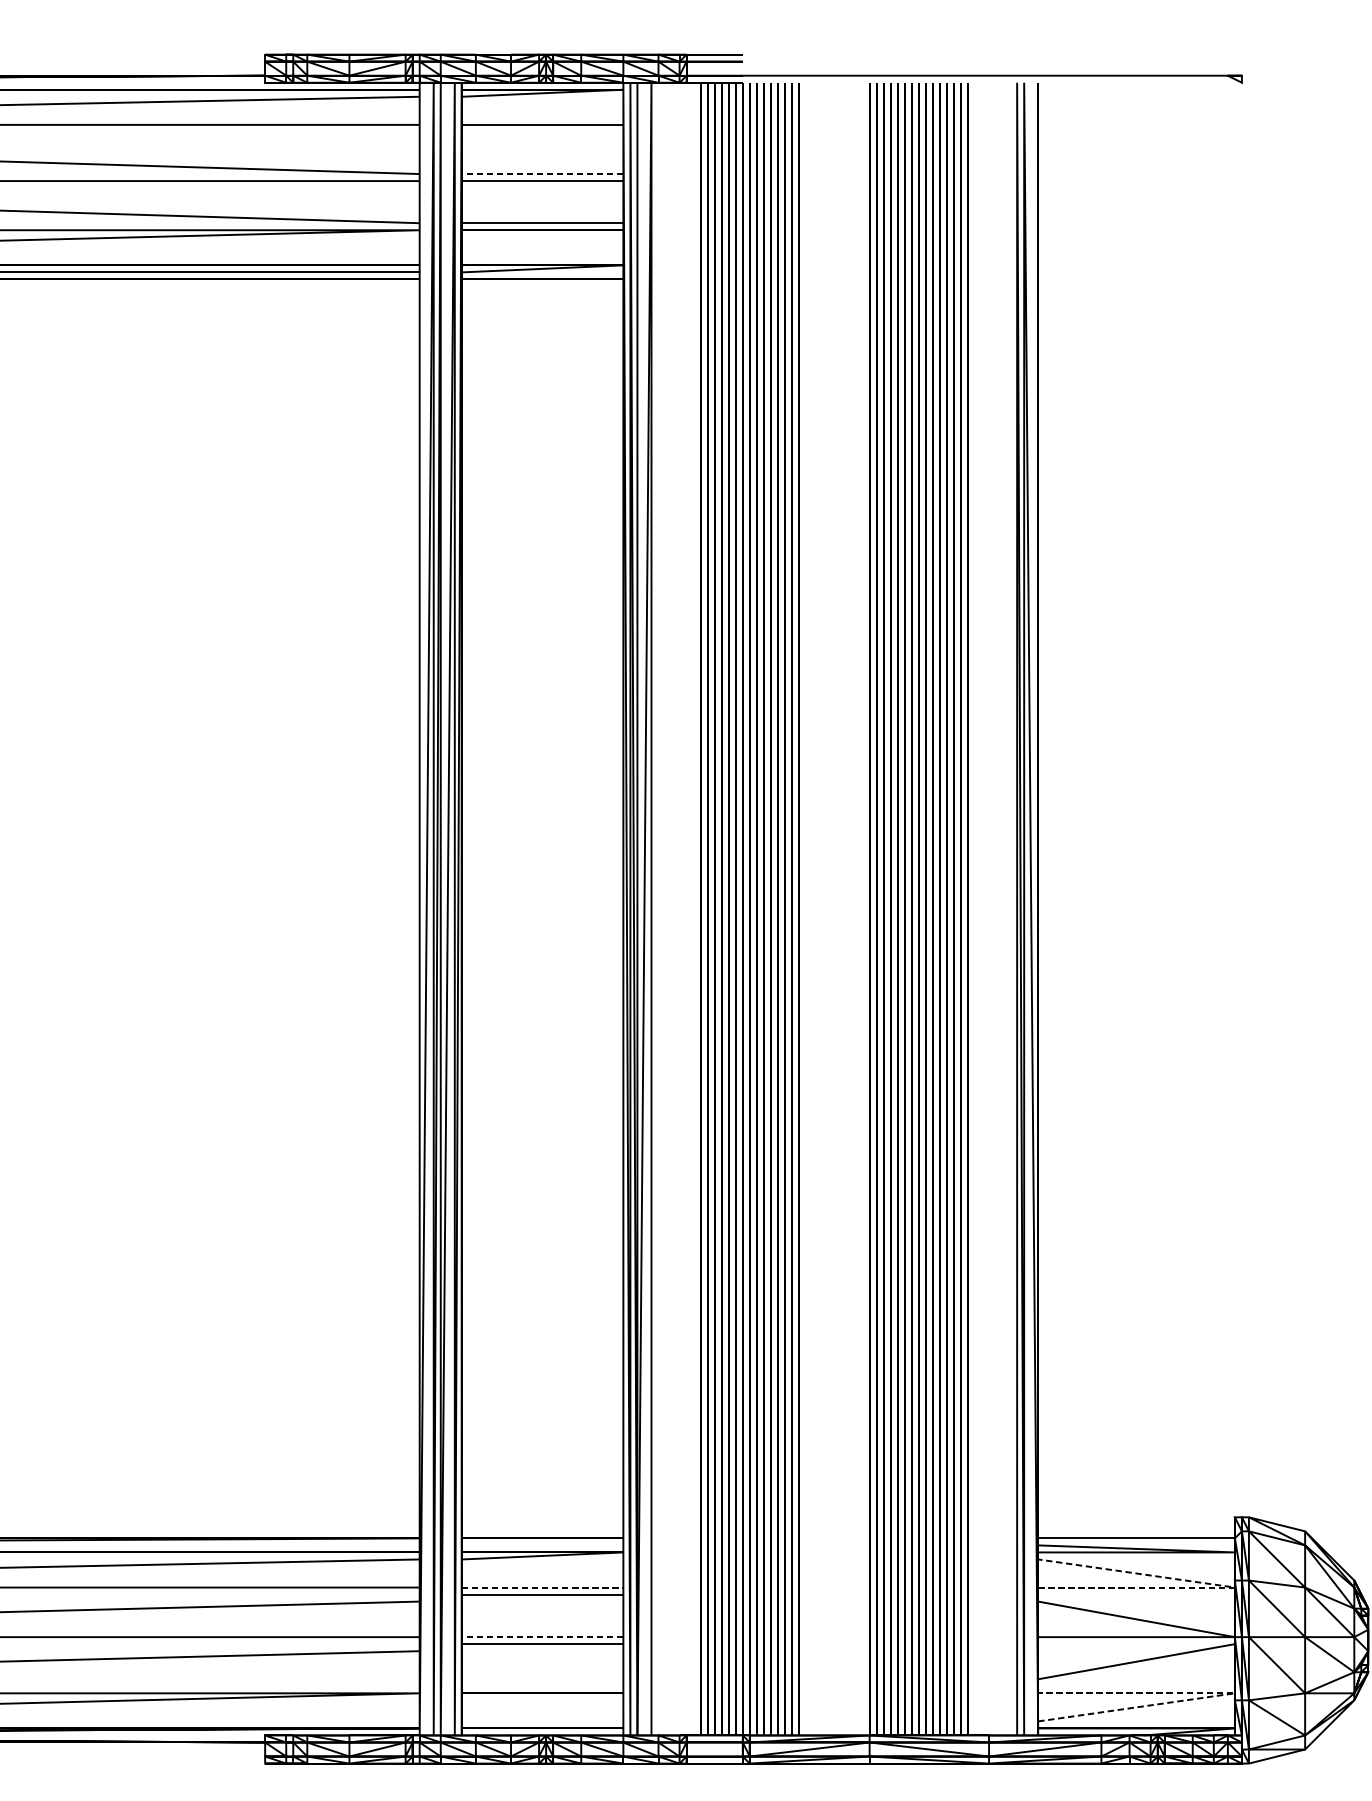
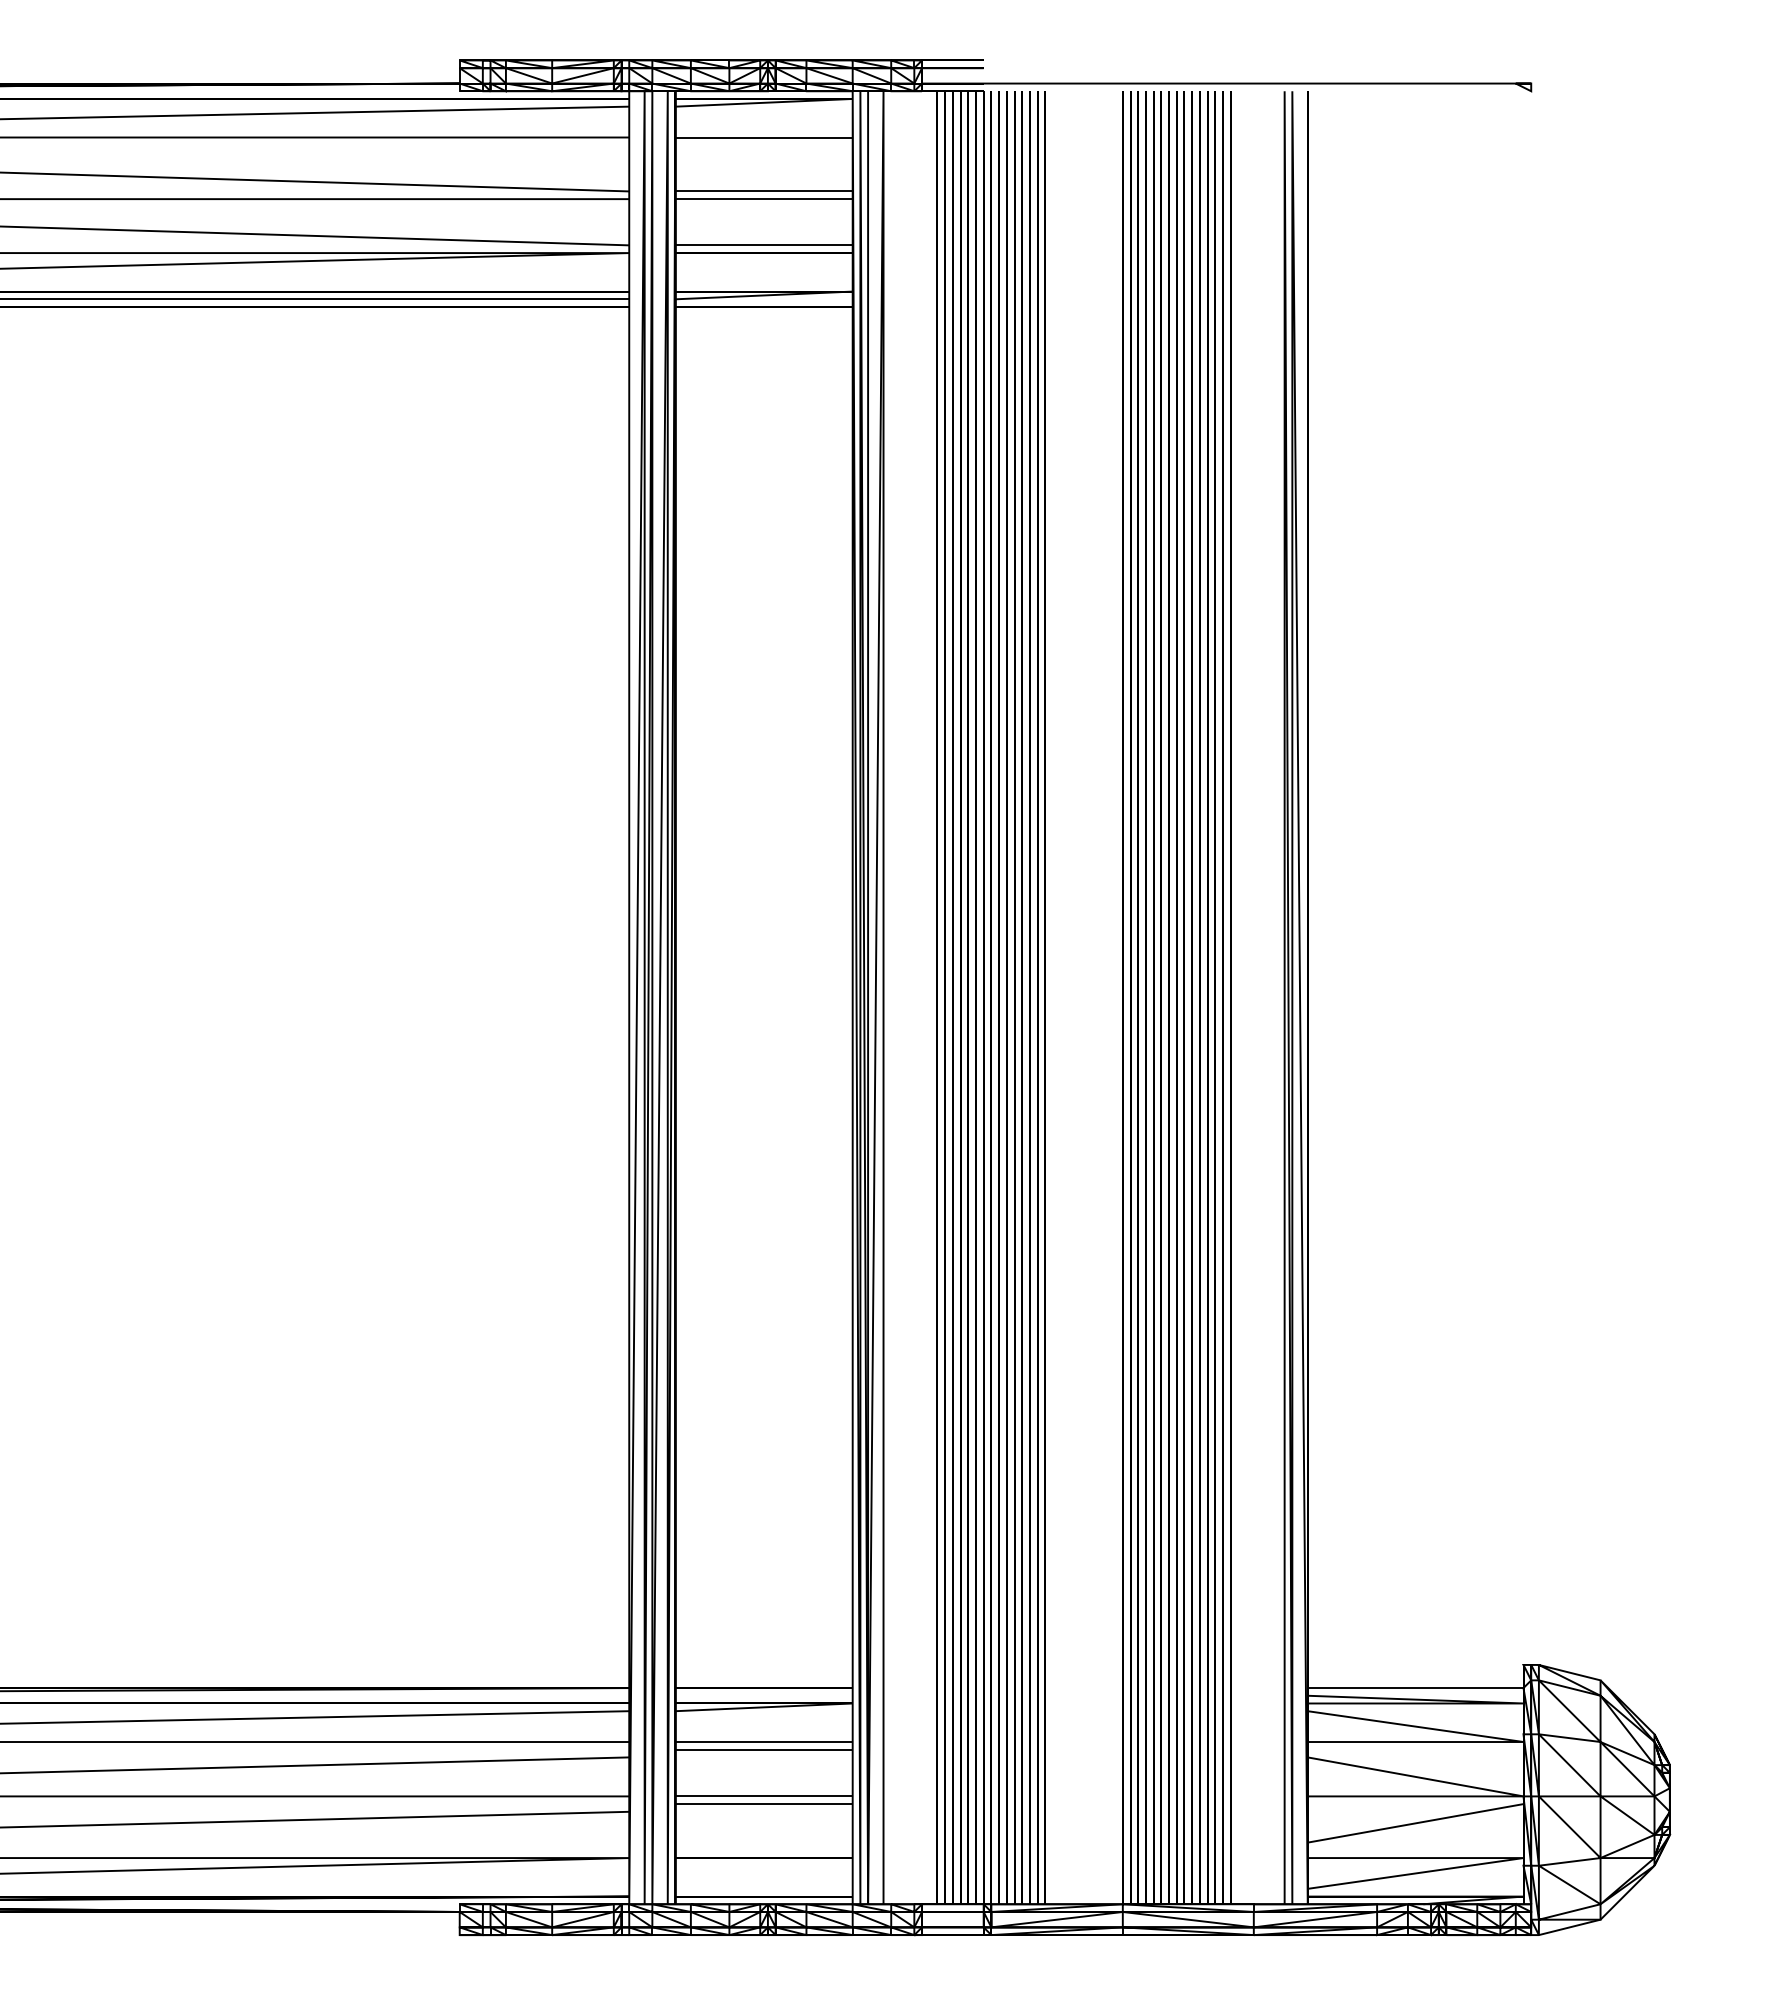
line: (542, 174) -> (764, 191), dashed -> solid
line: (1233, 1587) -> (1522, 1741), dashed -> solid
line: (542, 1588) -> (764, 1742), dashed -> solid
line: (542, 1637) -> (764, 1796), dashed -> solid
line: (1234, 1693) -> (1523, 1858), dashed -> solid

